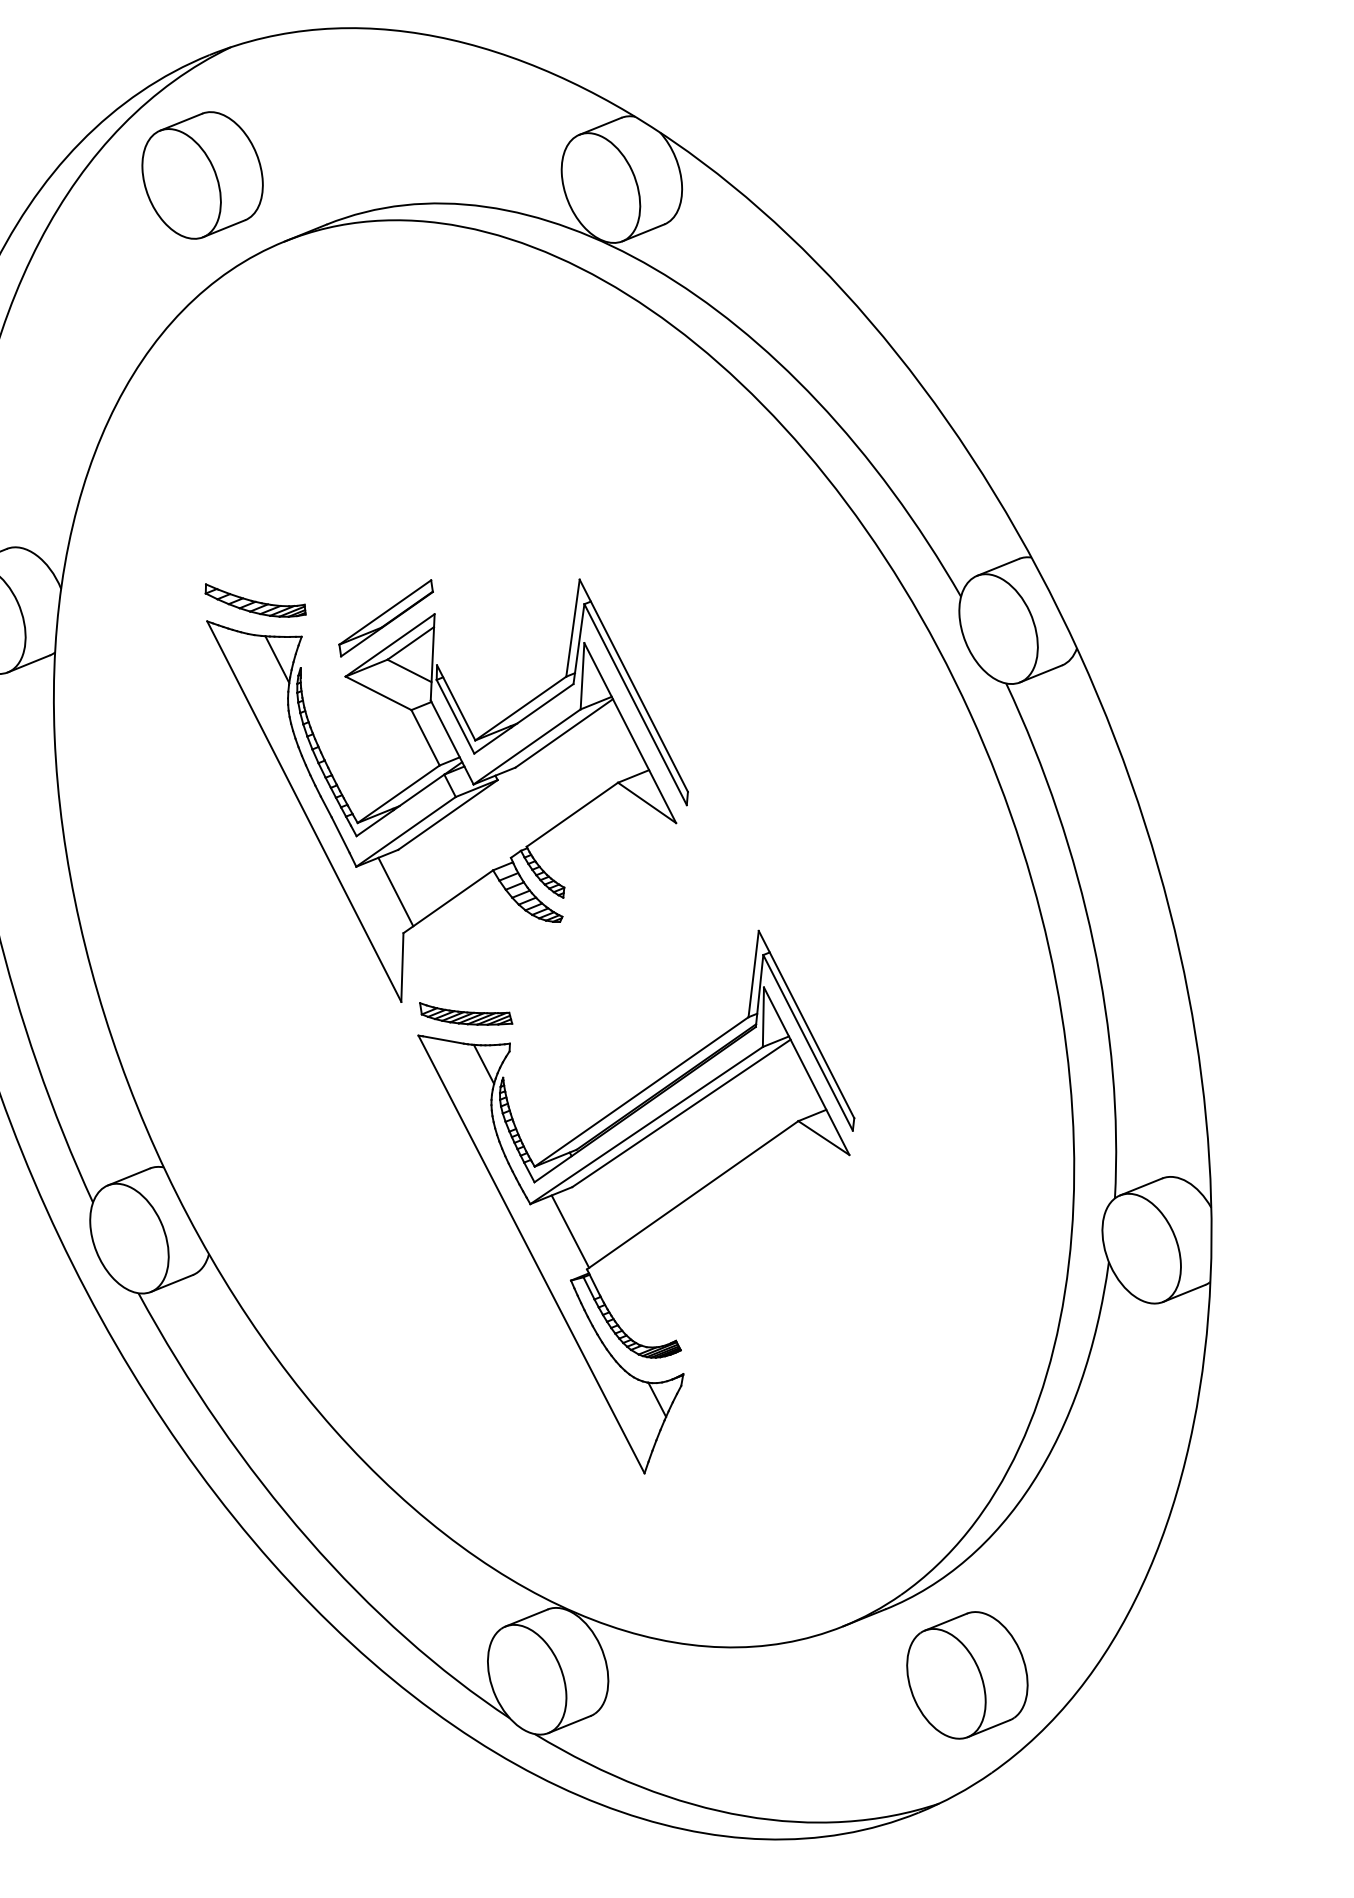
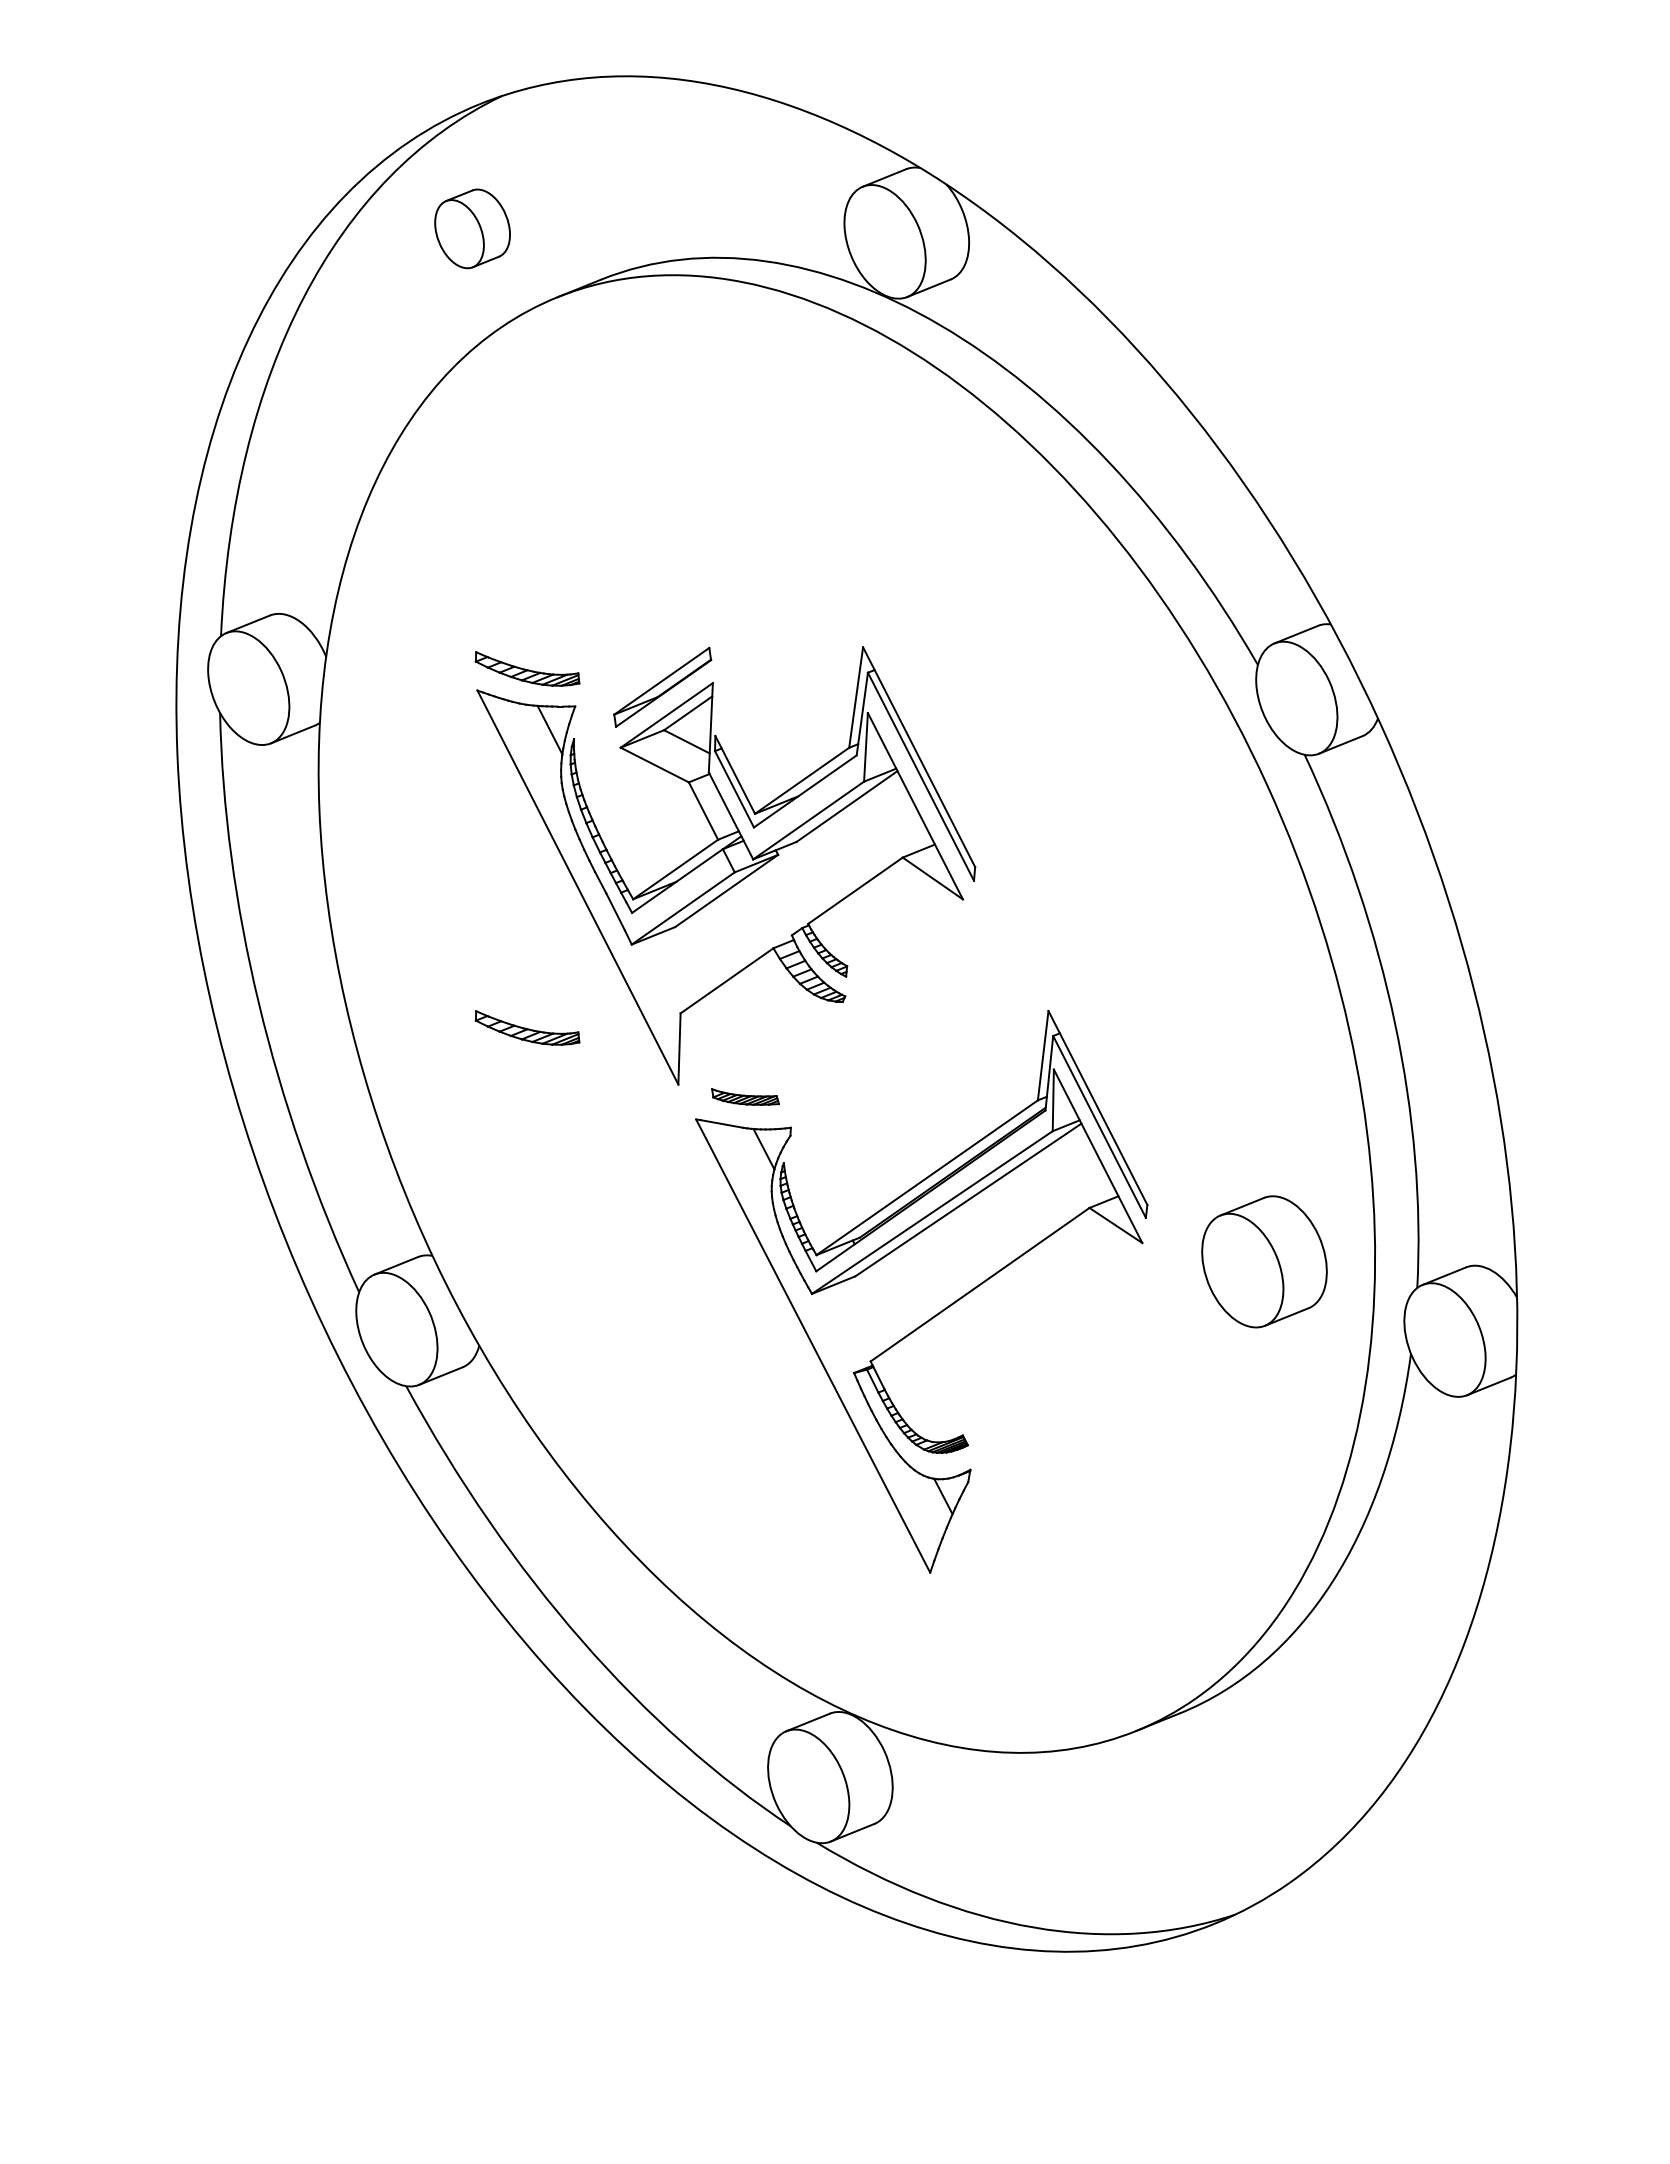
part: (202, 175) -> (472, 228), size x0.6
line: (395, 891) -> (672, 970), removed
part: (255, 946) -> (527, 1027), added
part: (466, 1013) -> (745, 1096), size x0.7
line: (570, 1230) -> (853, 1321), removed
part: (967, 1675) -> (1264, 1261), moved

